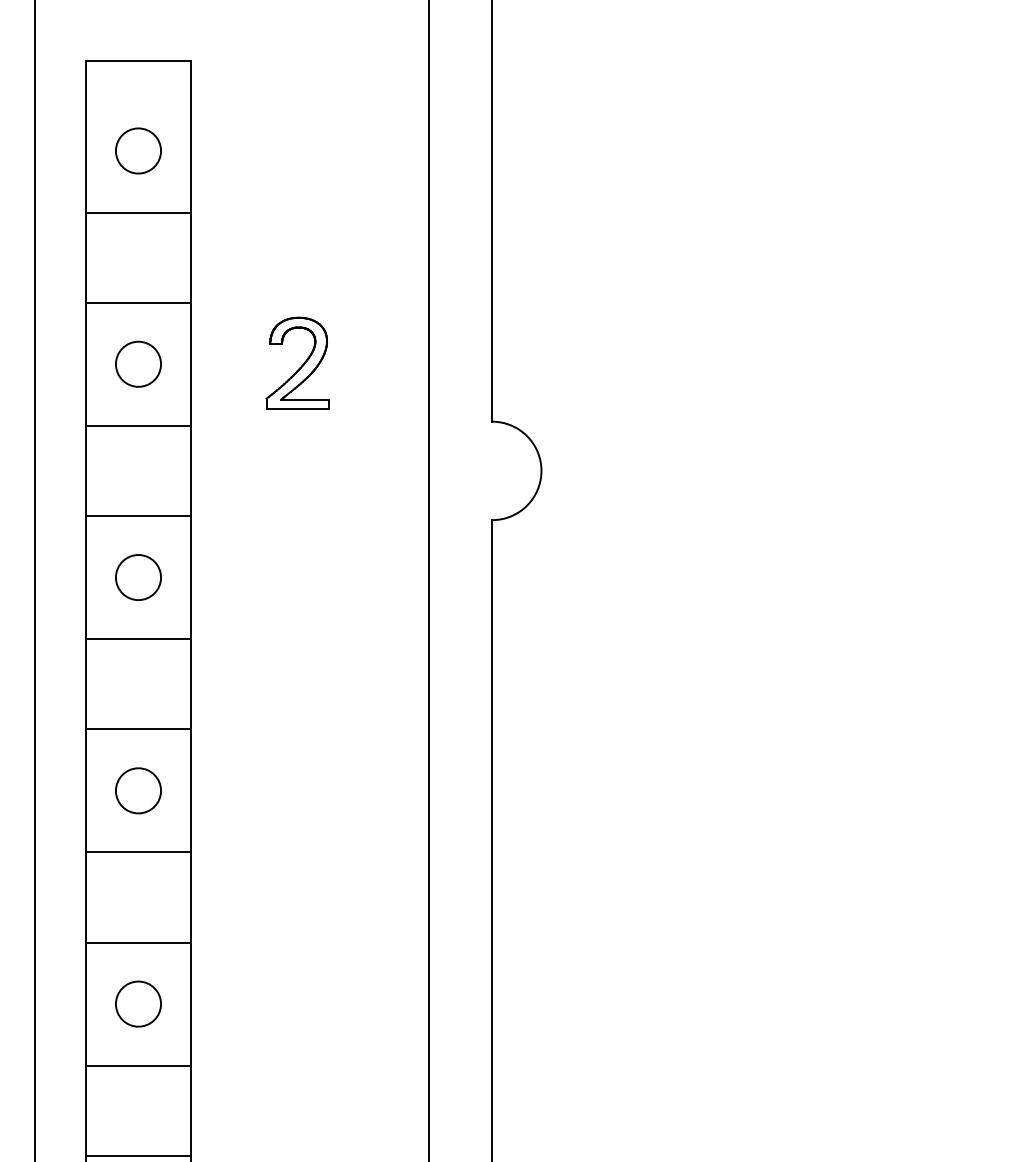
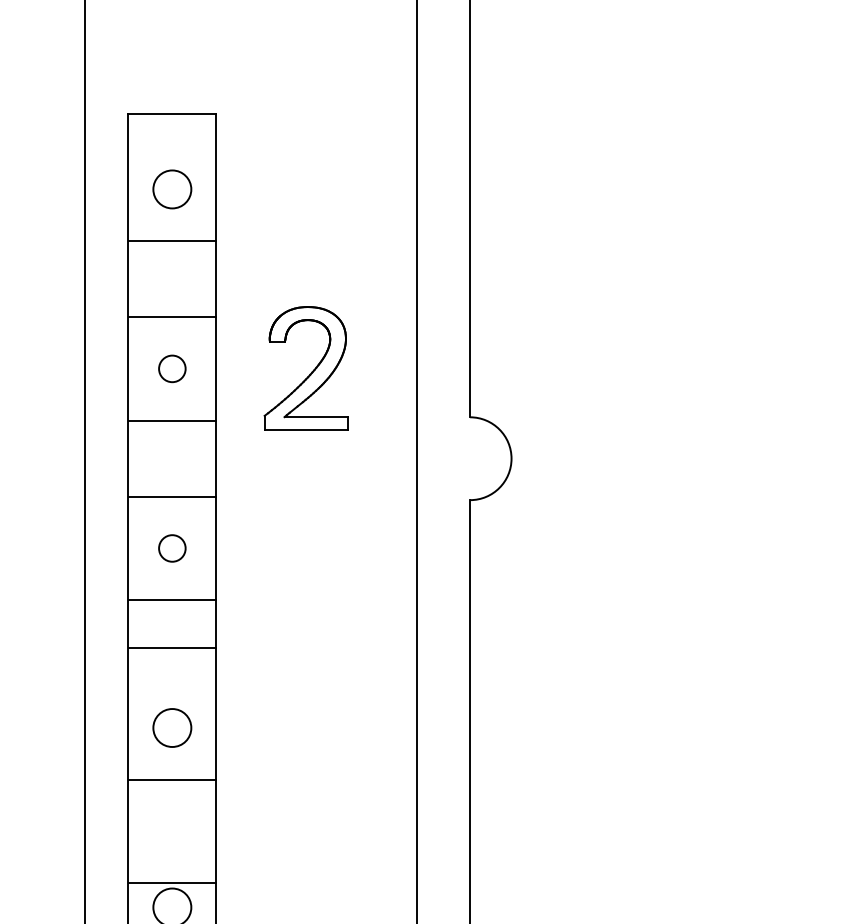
part: (297, 362) -> (306, 367), size x1.6
circle: (138, 363) -> (172, 368), size x0.7
circle: (138, 577) -> (172, 548), size x0.7
line: (138, 729) -> (172, 647), moved
line: (138, 942) -> (172, 882), moved

